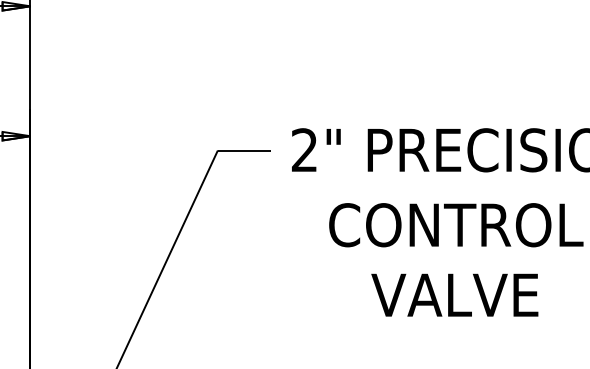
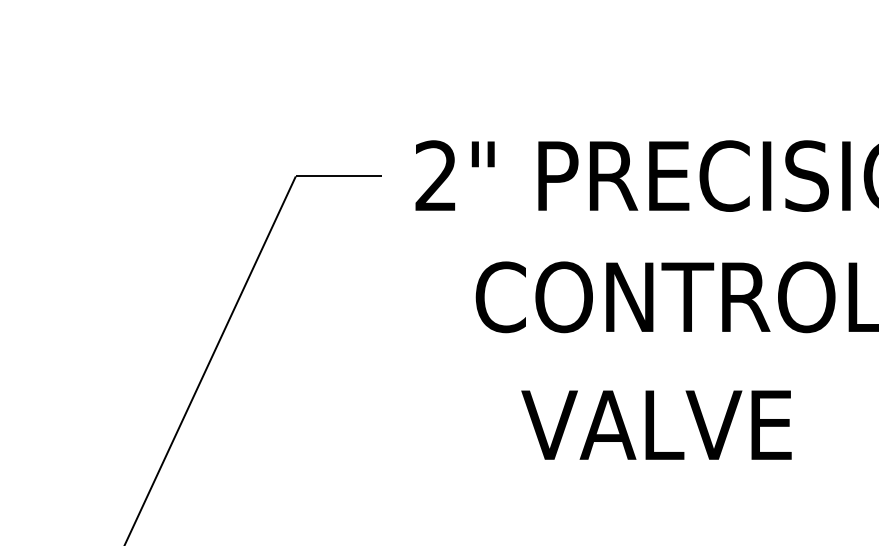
text: (454, 294) -> (656, 423), moved

